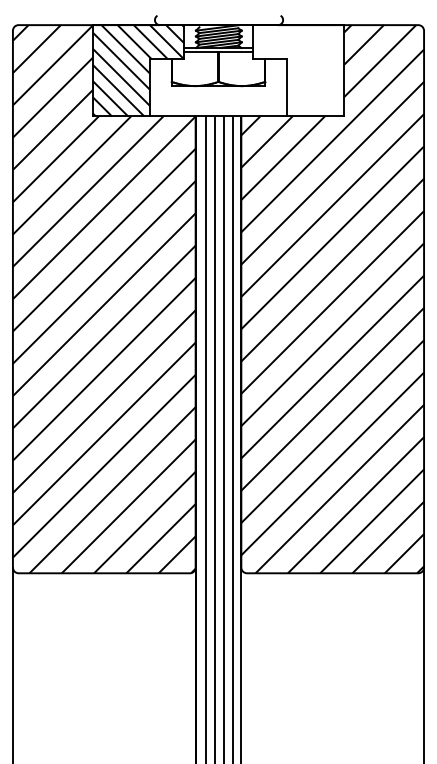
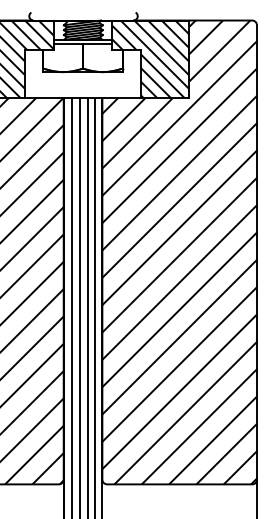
hatch: (298, 70) -> (150, 58), added

